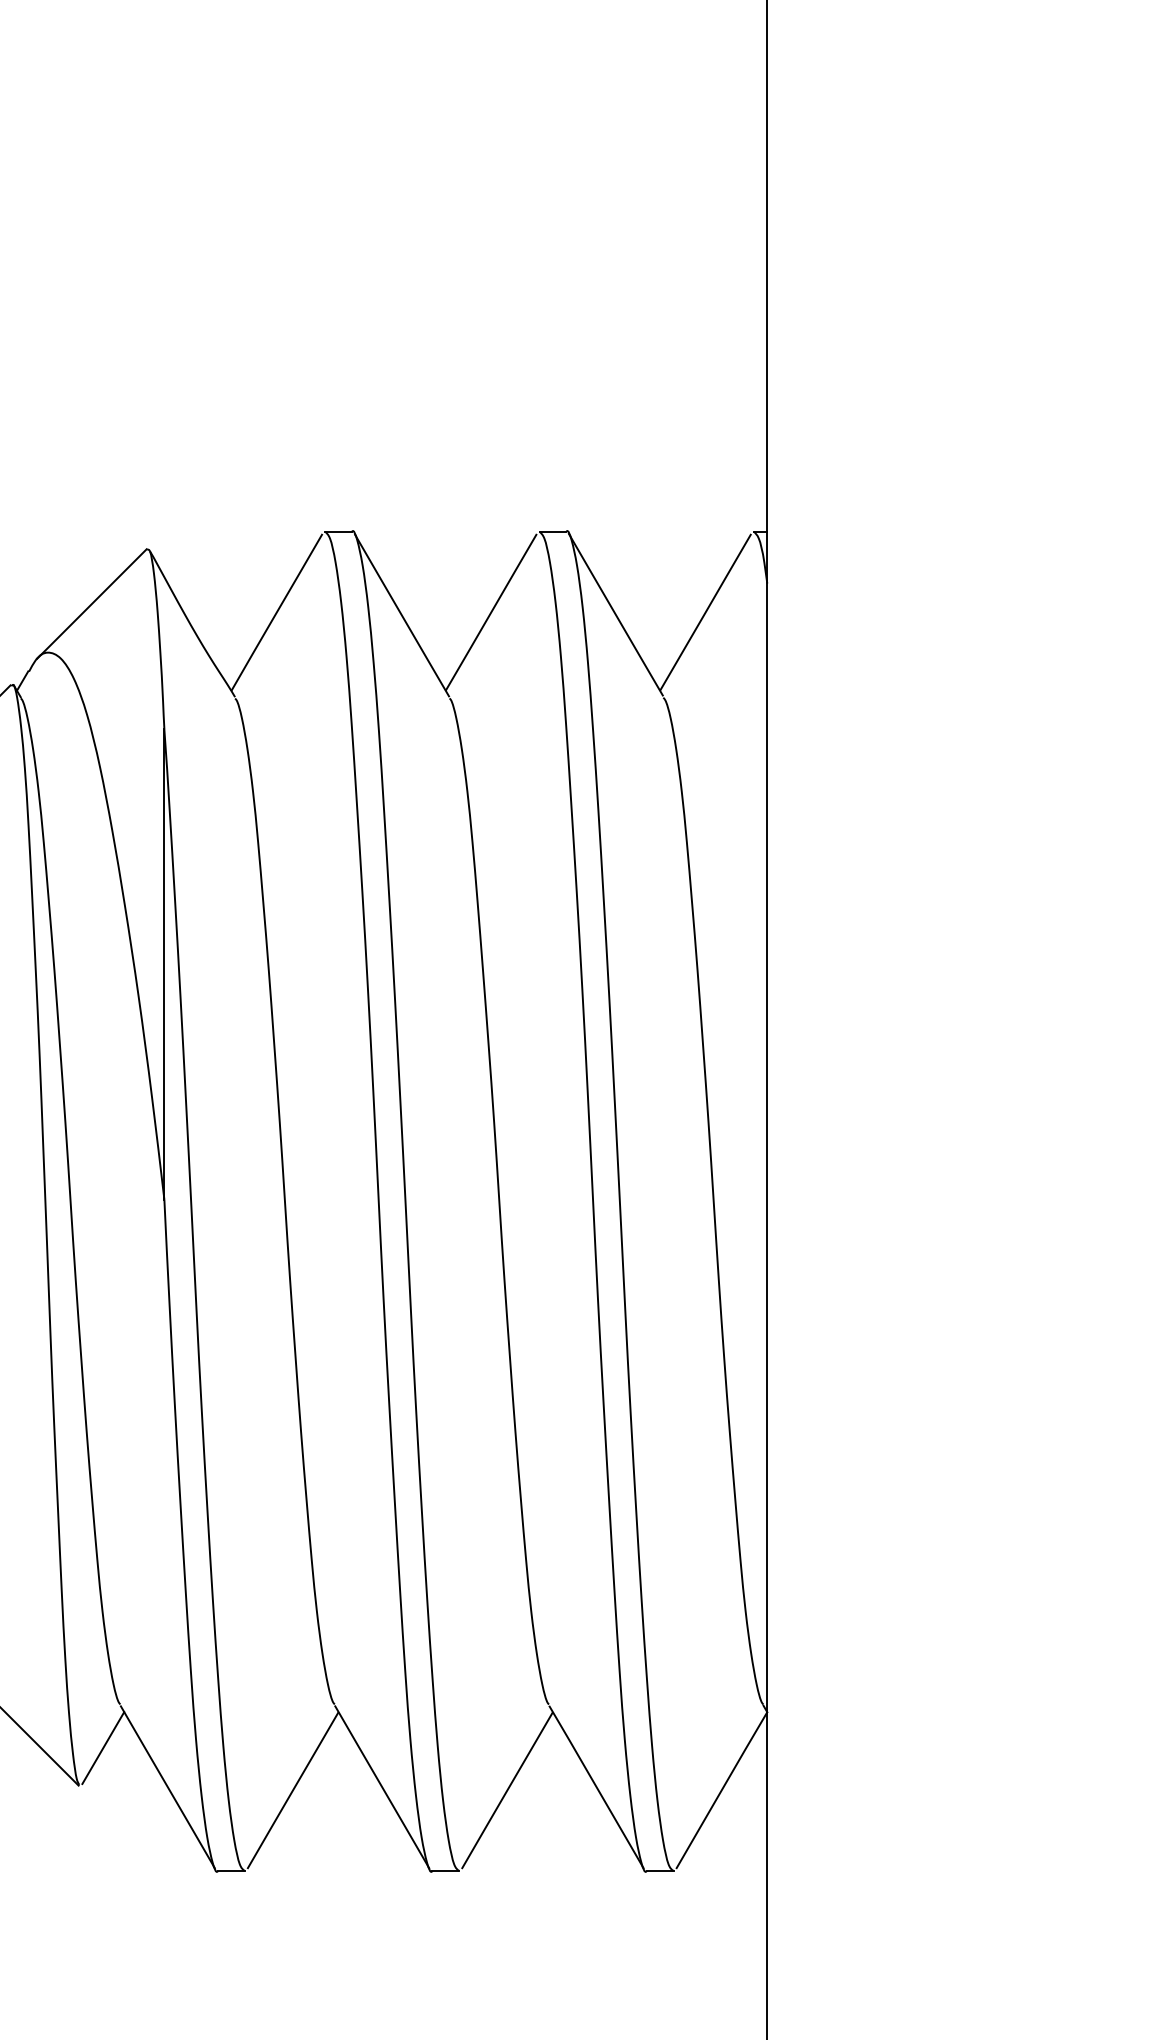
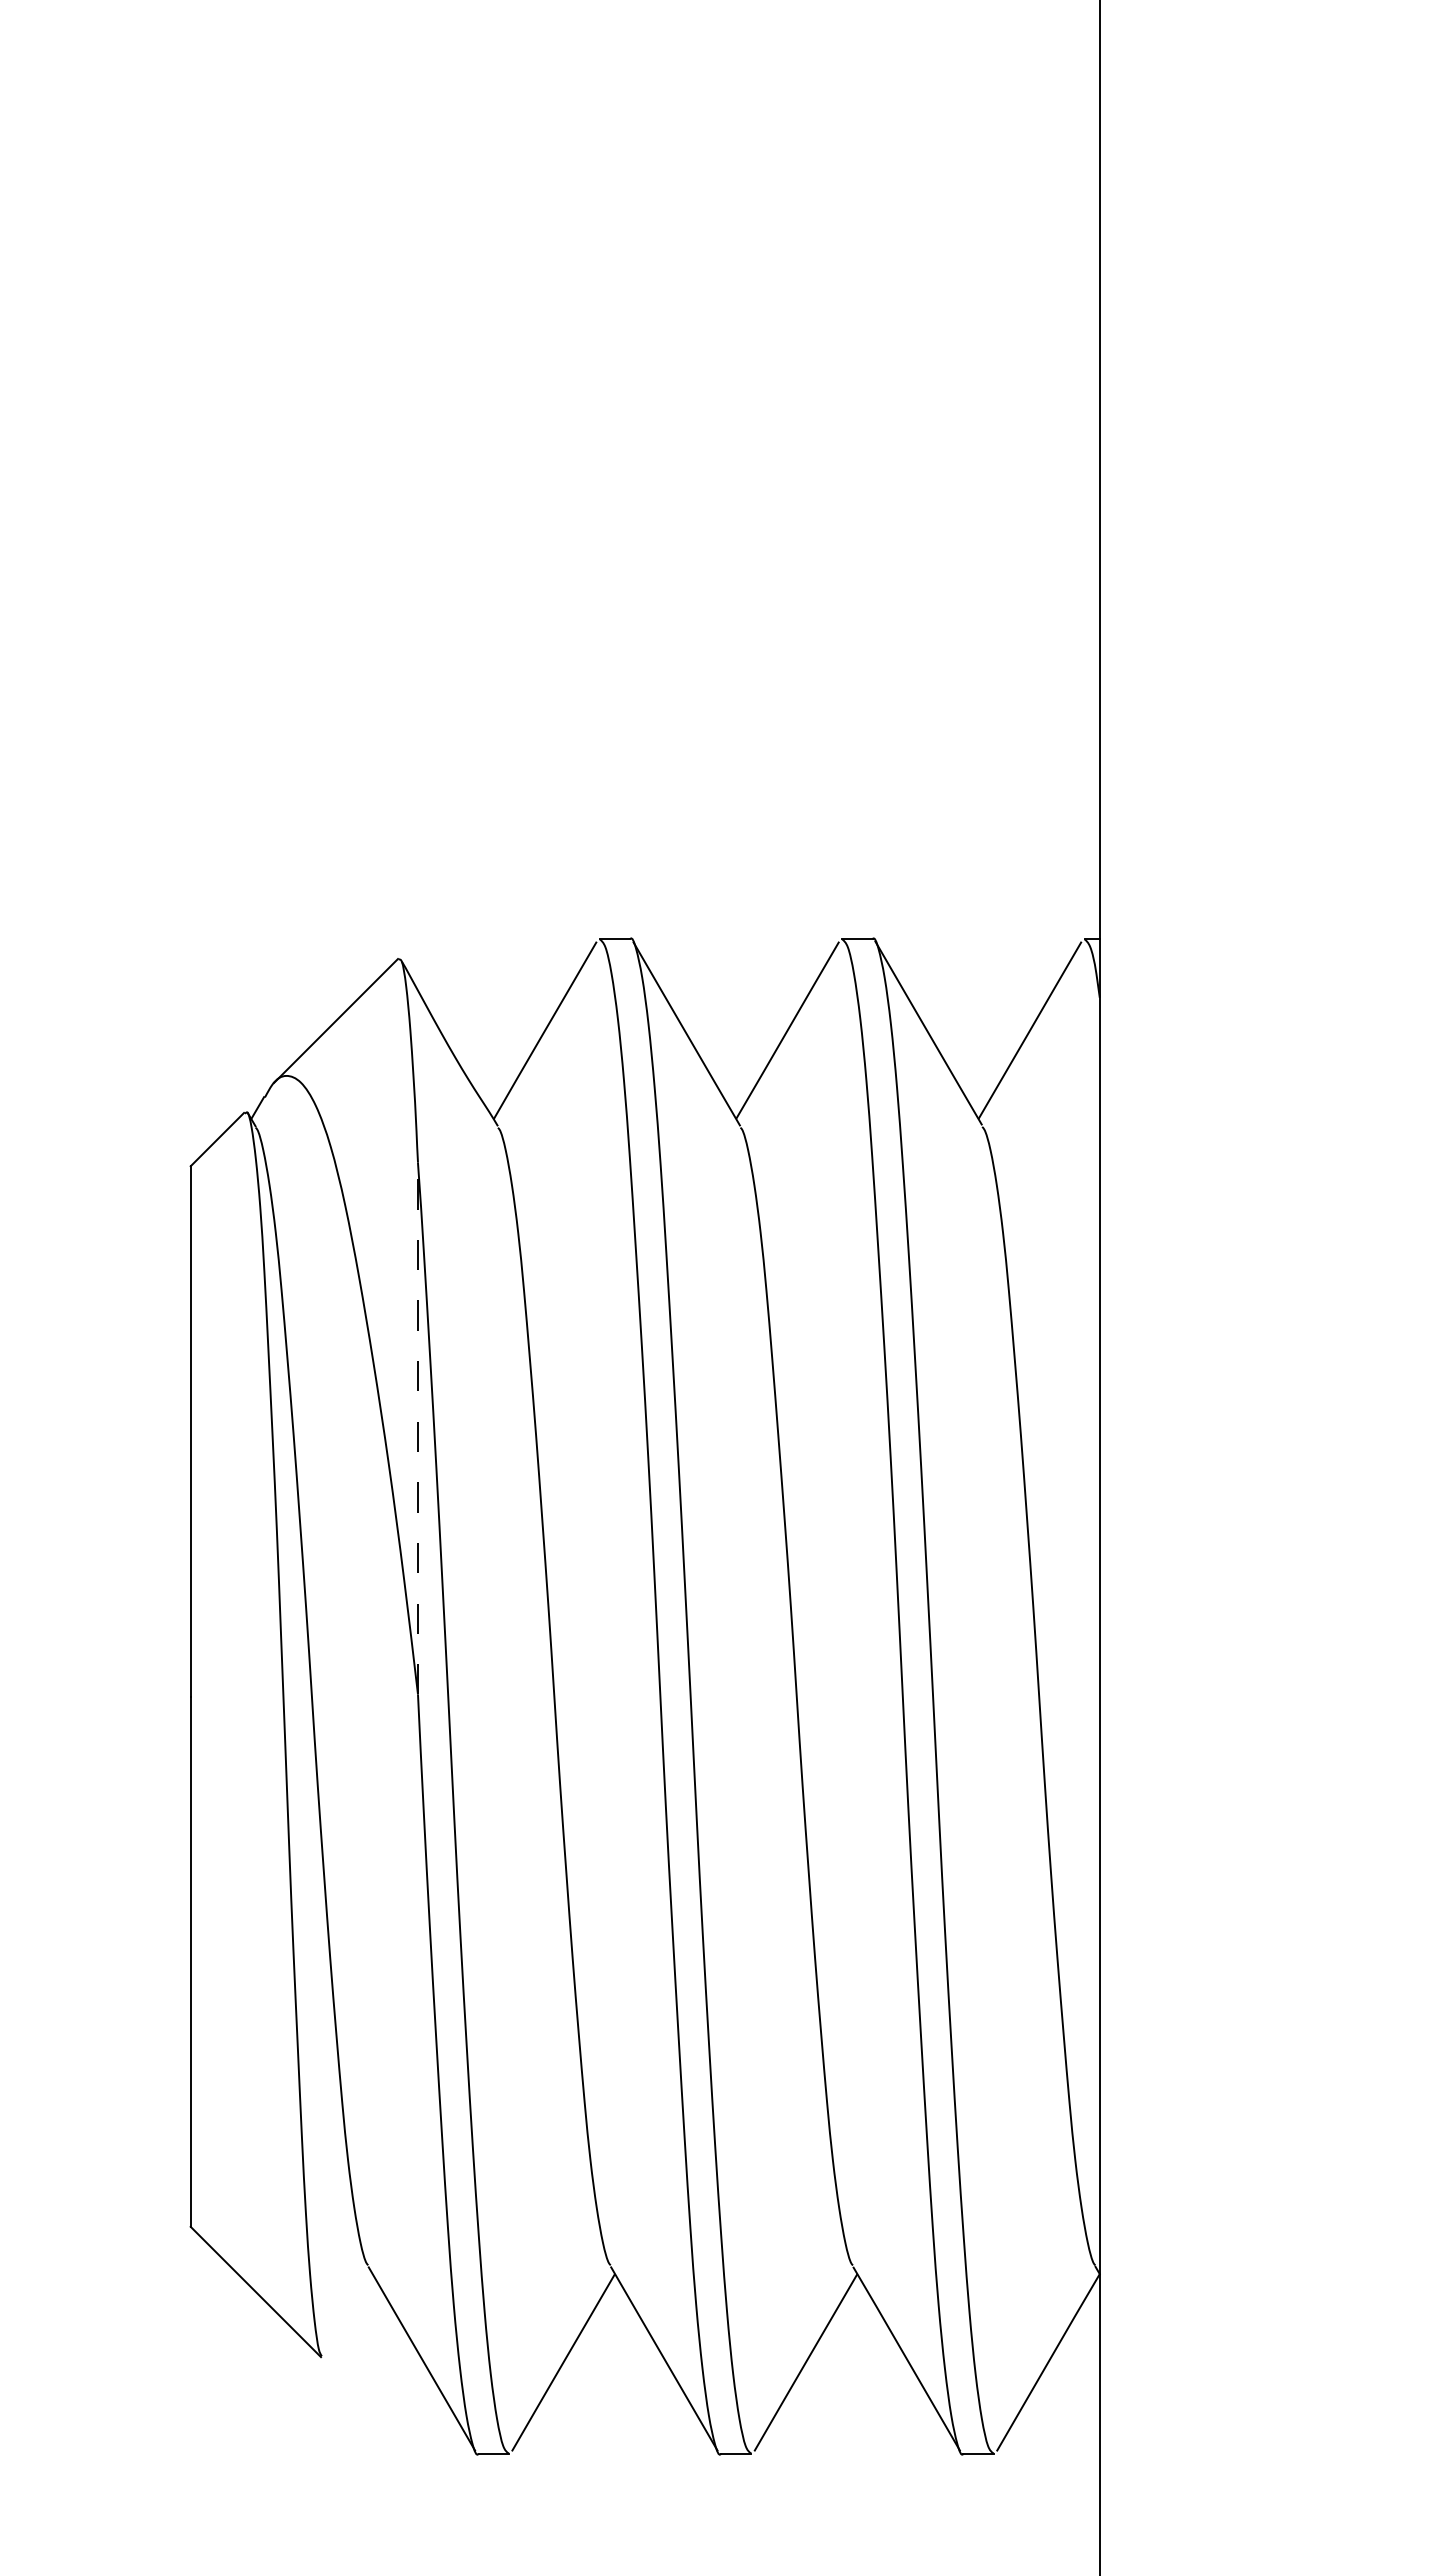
line: (163, 963) -> (417, 1427), solid -> dashed
line: (102, 1747) -> (348, 2314), removed

